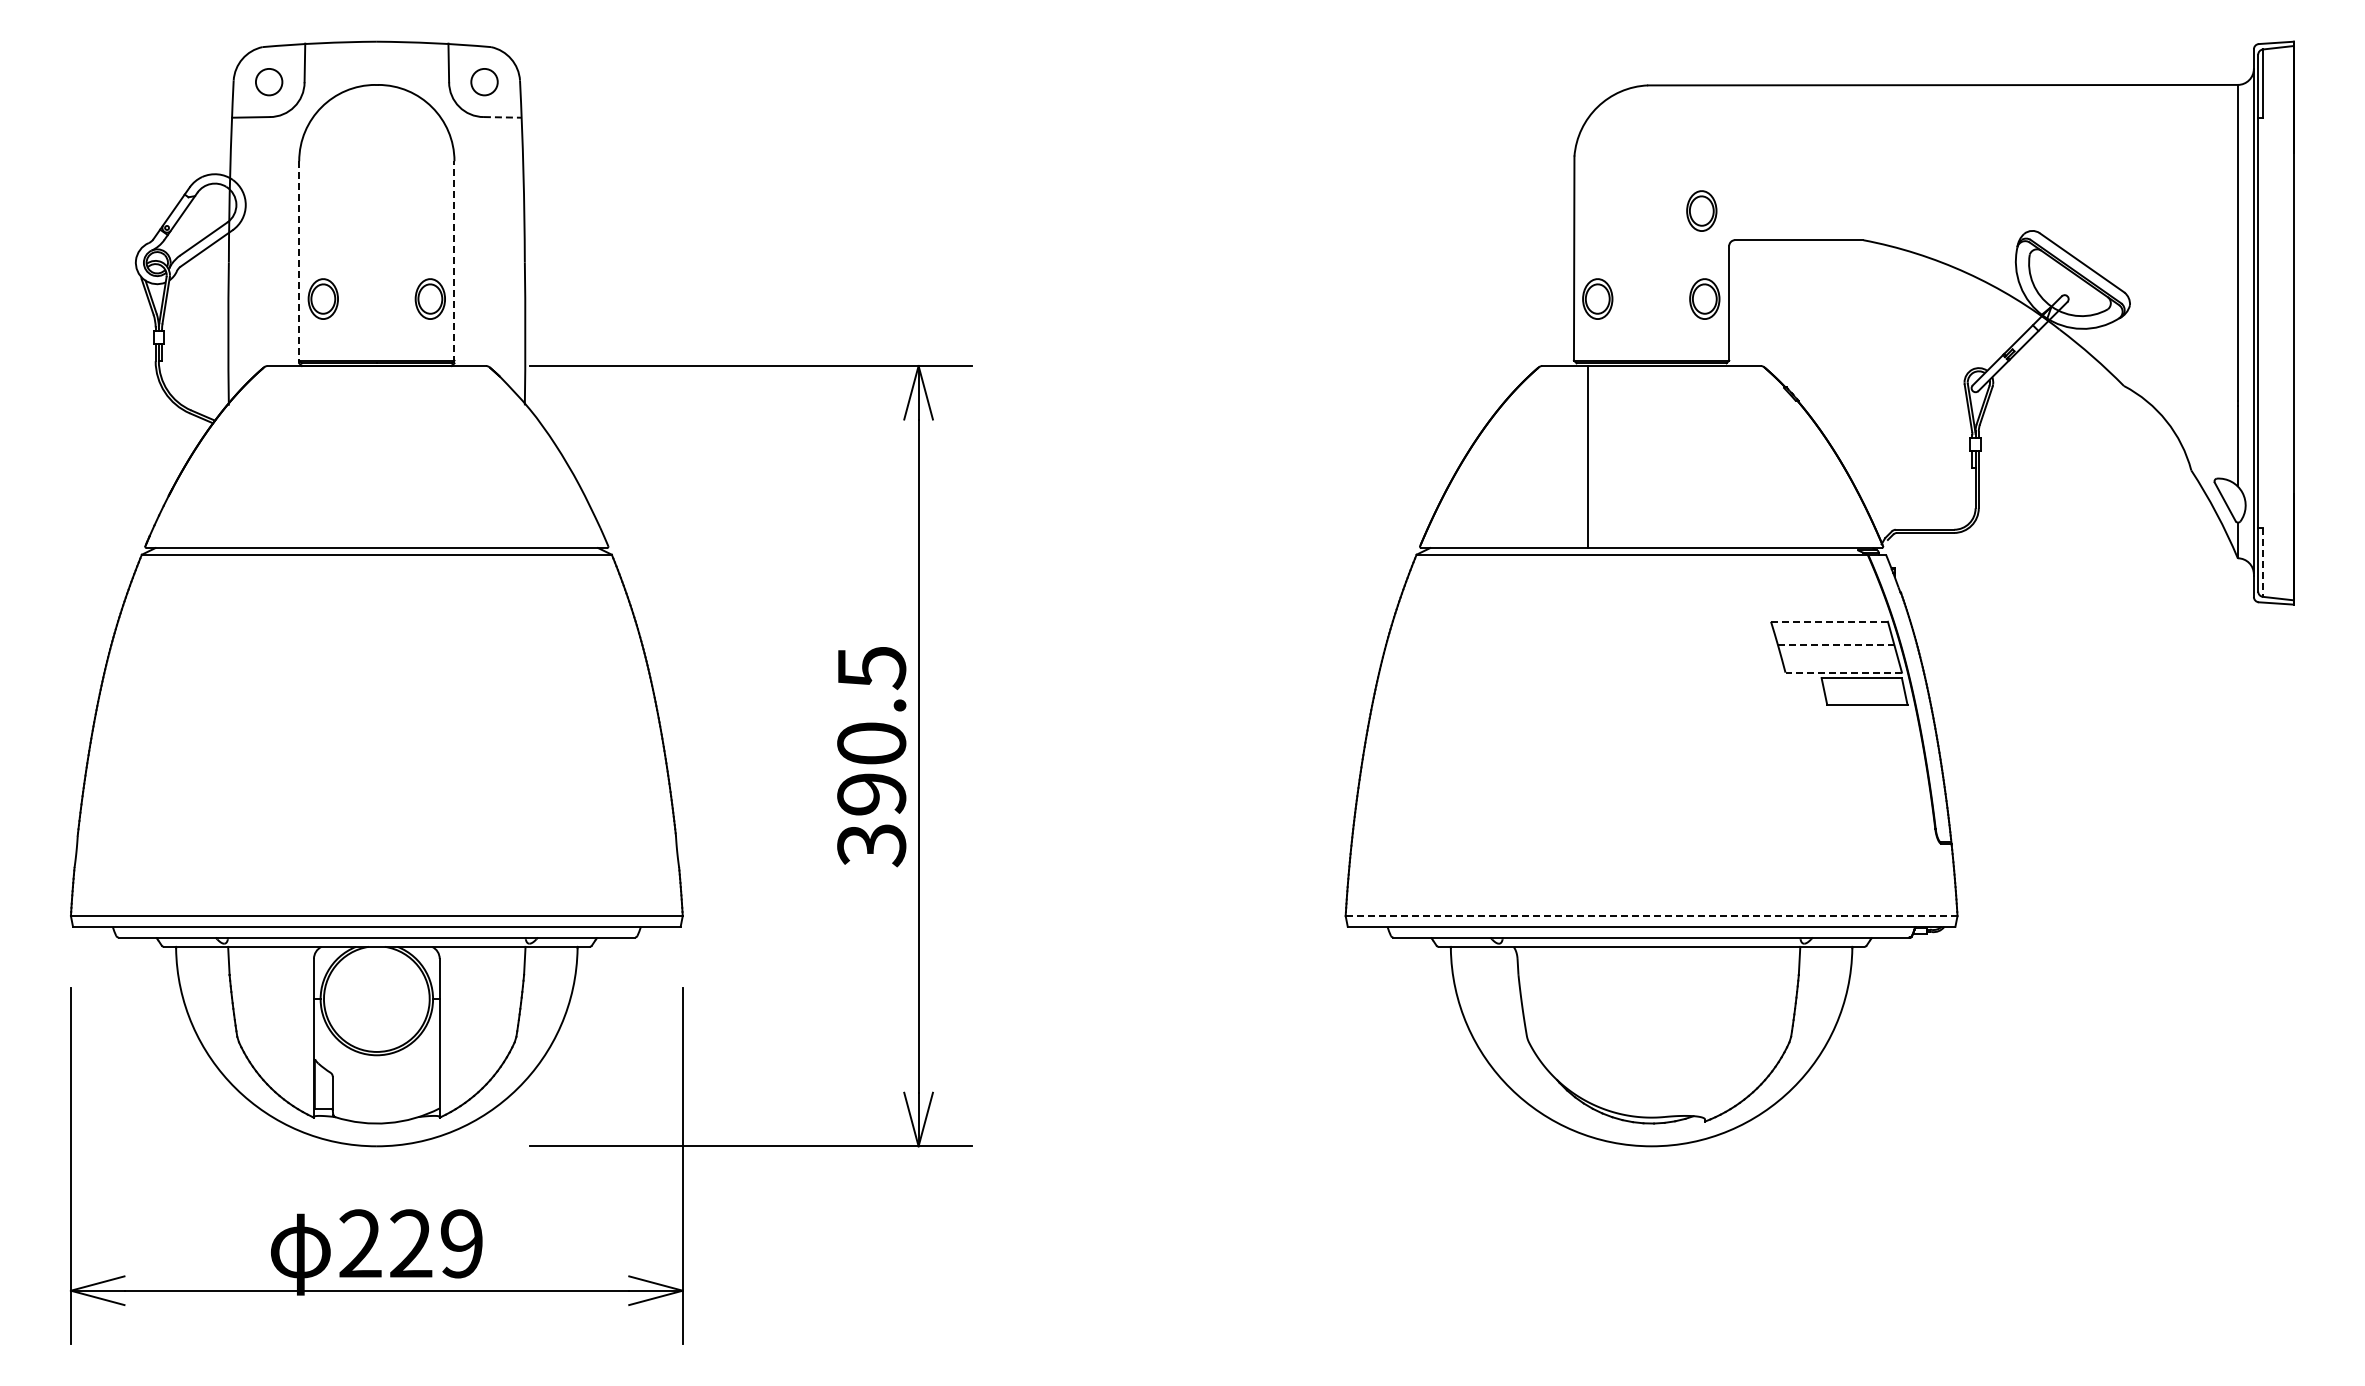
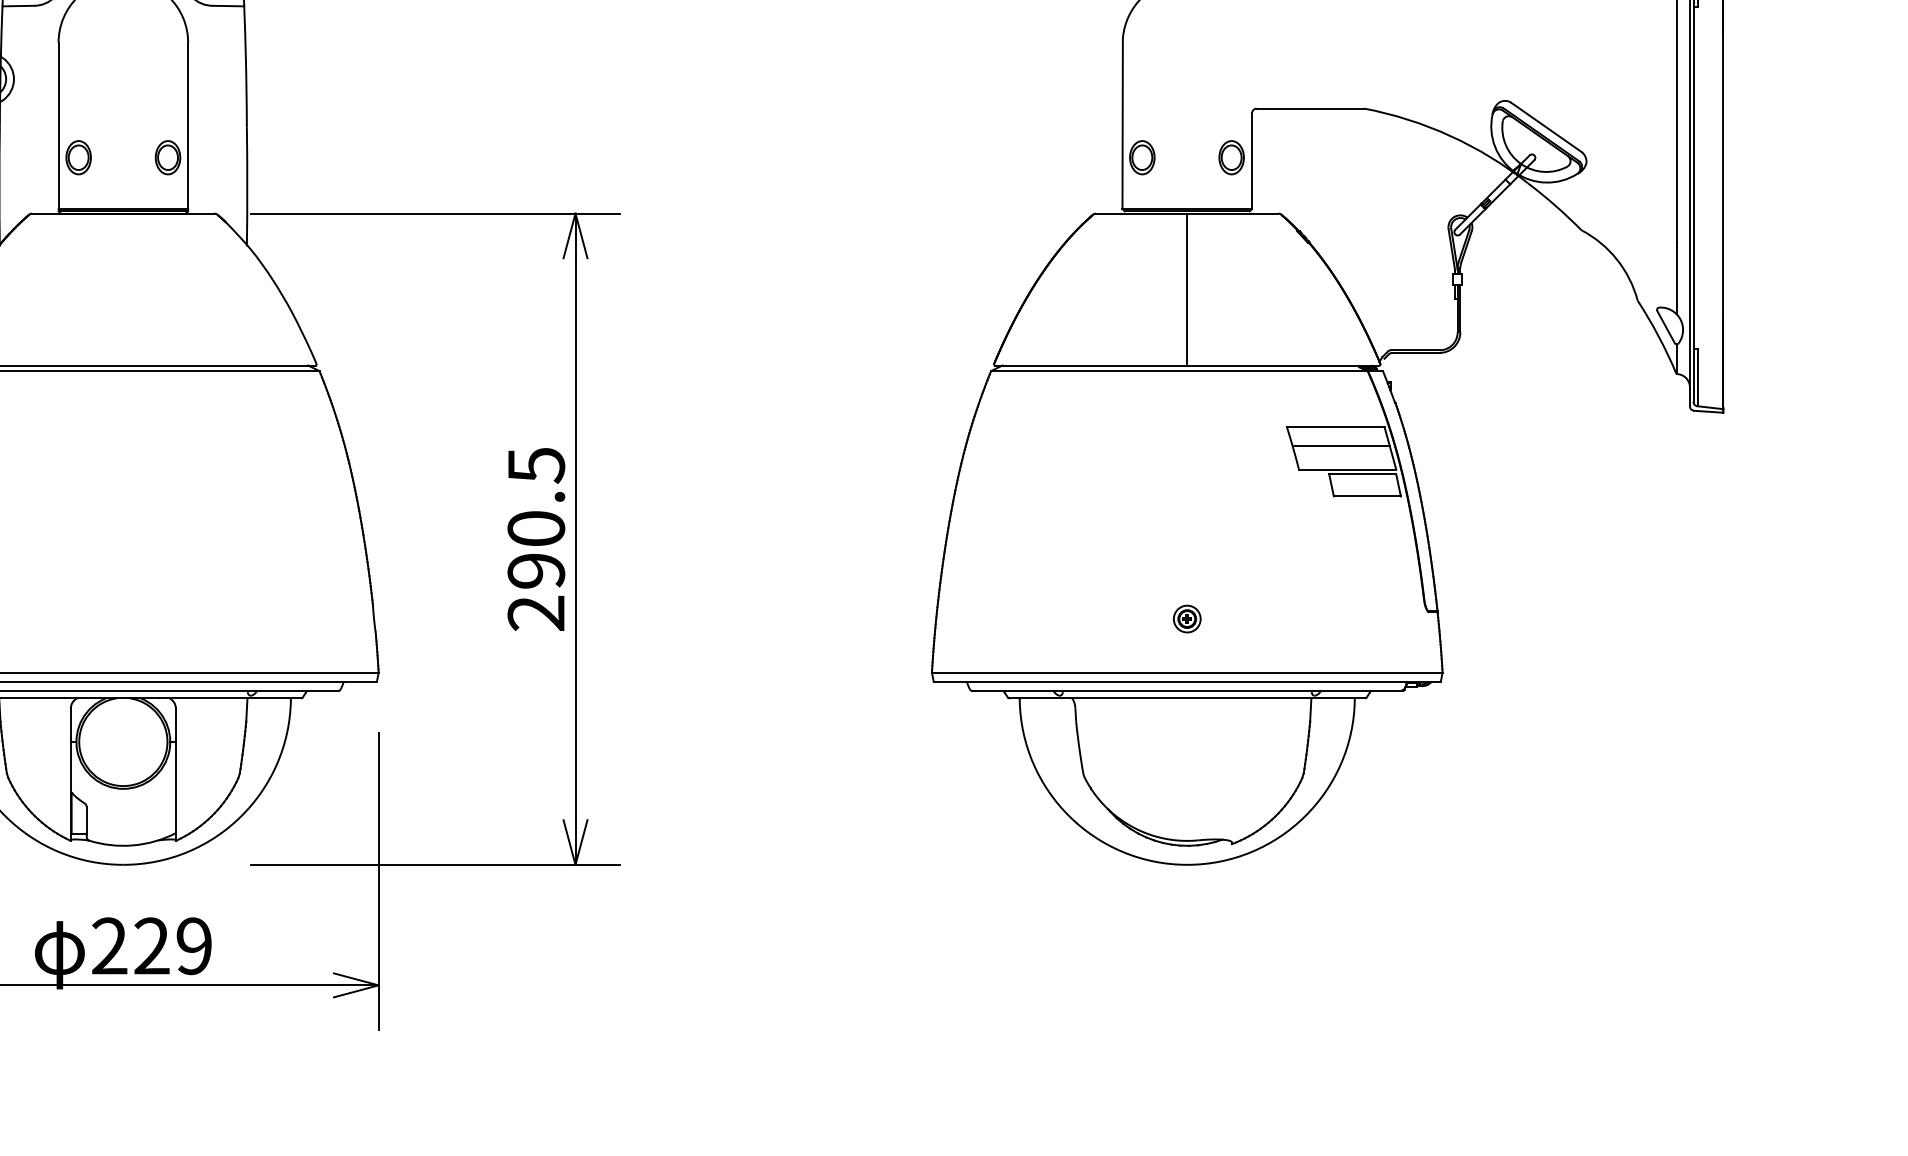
line: (502, 117) -> (228, 6), dashed -> solid
part: (1701, 210) -> (1228, 83), removed
line: (454, 261) -> (188, 126), dashed -> solid
line: (299, 262) -> (58, 127), dashed -> solid
line: (1587, 457) -> (1187, 289), moved
line: (2263, 562) -> (1697, 377), dashed -> solid
line: (1829, 621) -> (1335, 426), dashed -> solid
line: (1836, 644) -> (1341, 446), dashed -> solid
line: (1843, 672) -> (1347, 469), dashed -> solid
text: (871, 845) -> (536, 613), 390.5 -> 290.5
part: (1651, 851) -> (1187, 618), added
line: (1651, 916) -> (1187, 673), dashed -> solid

